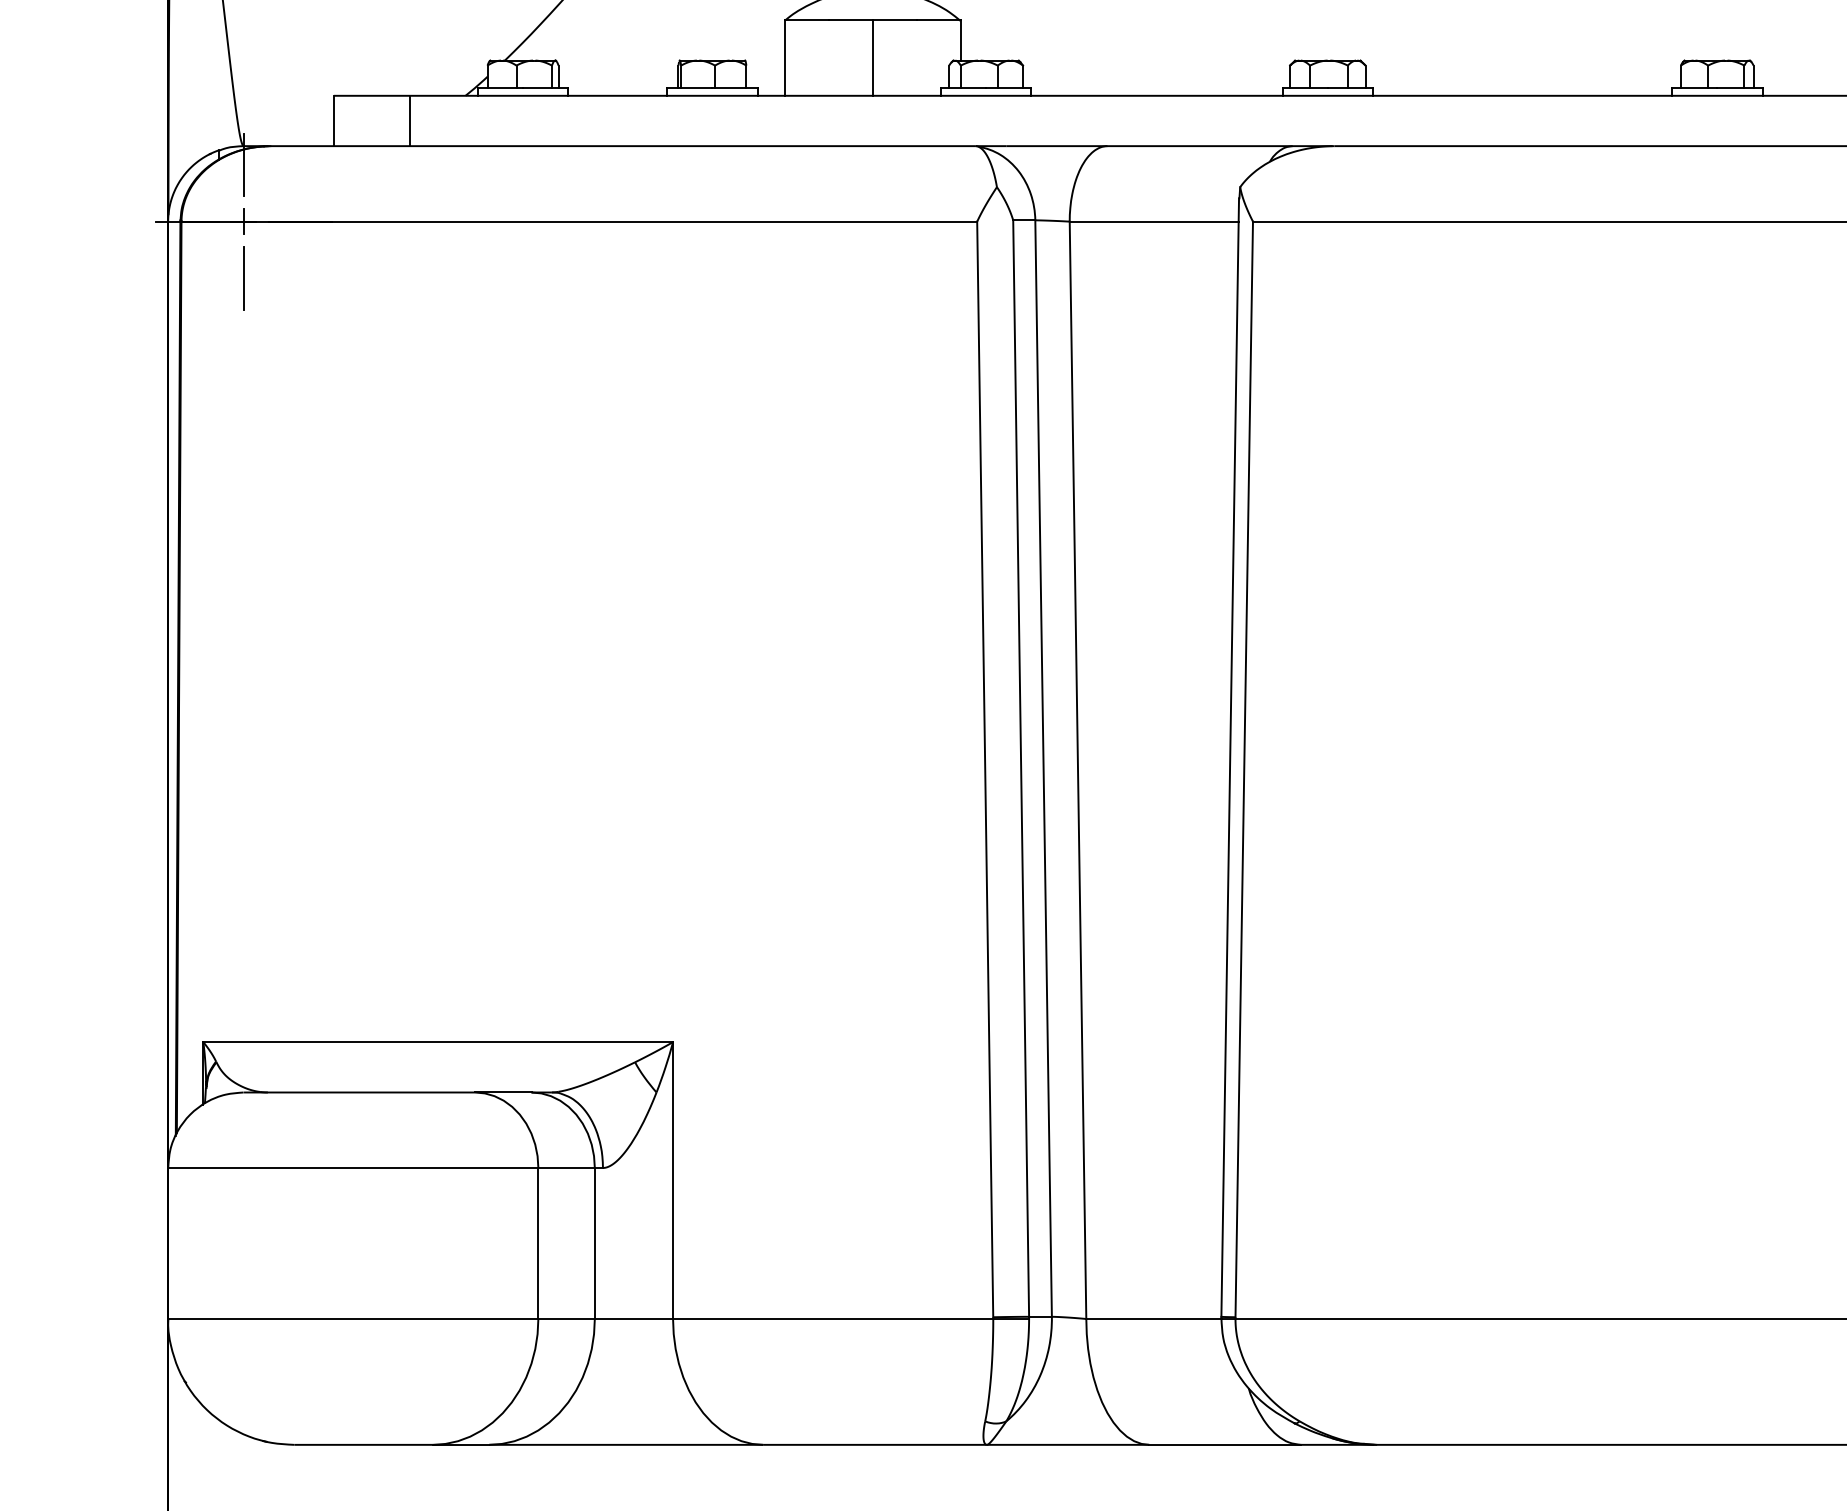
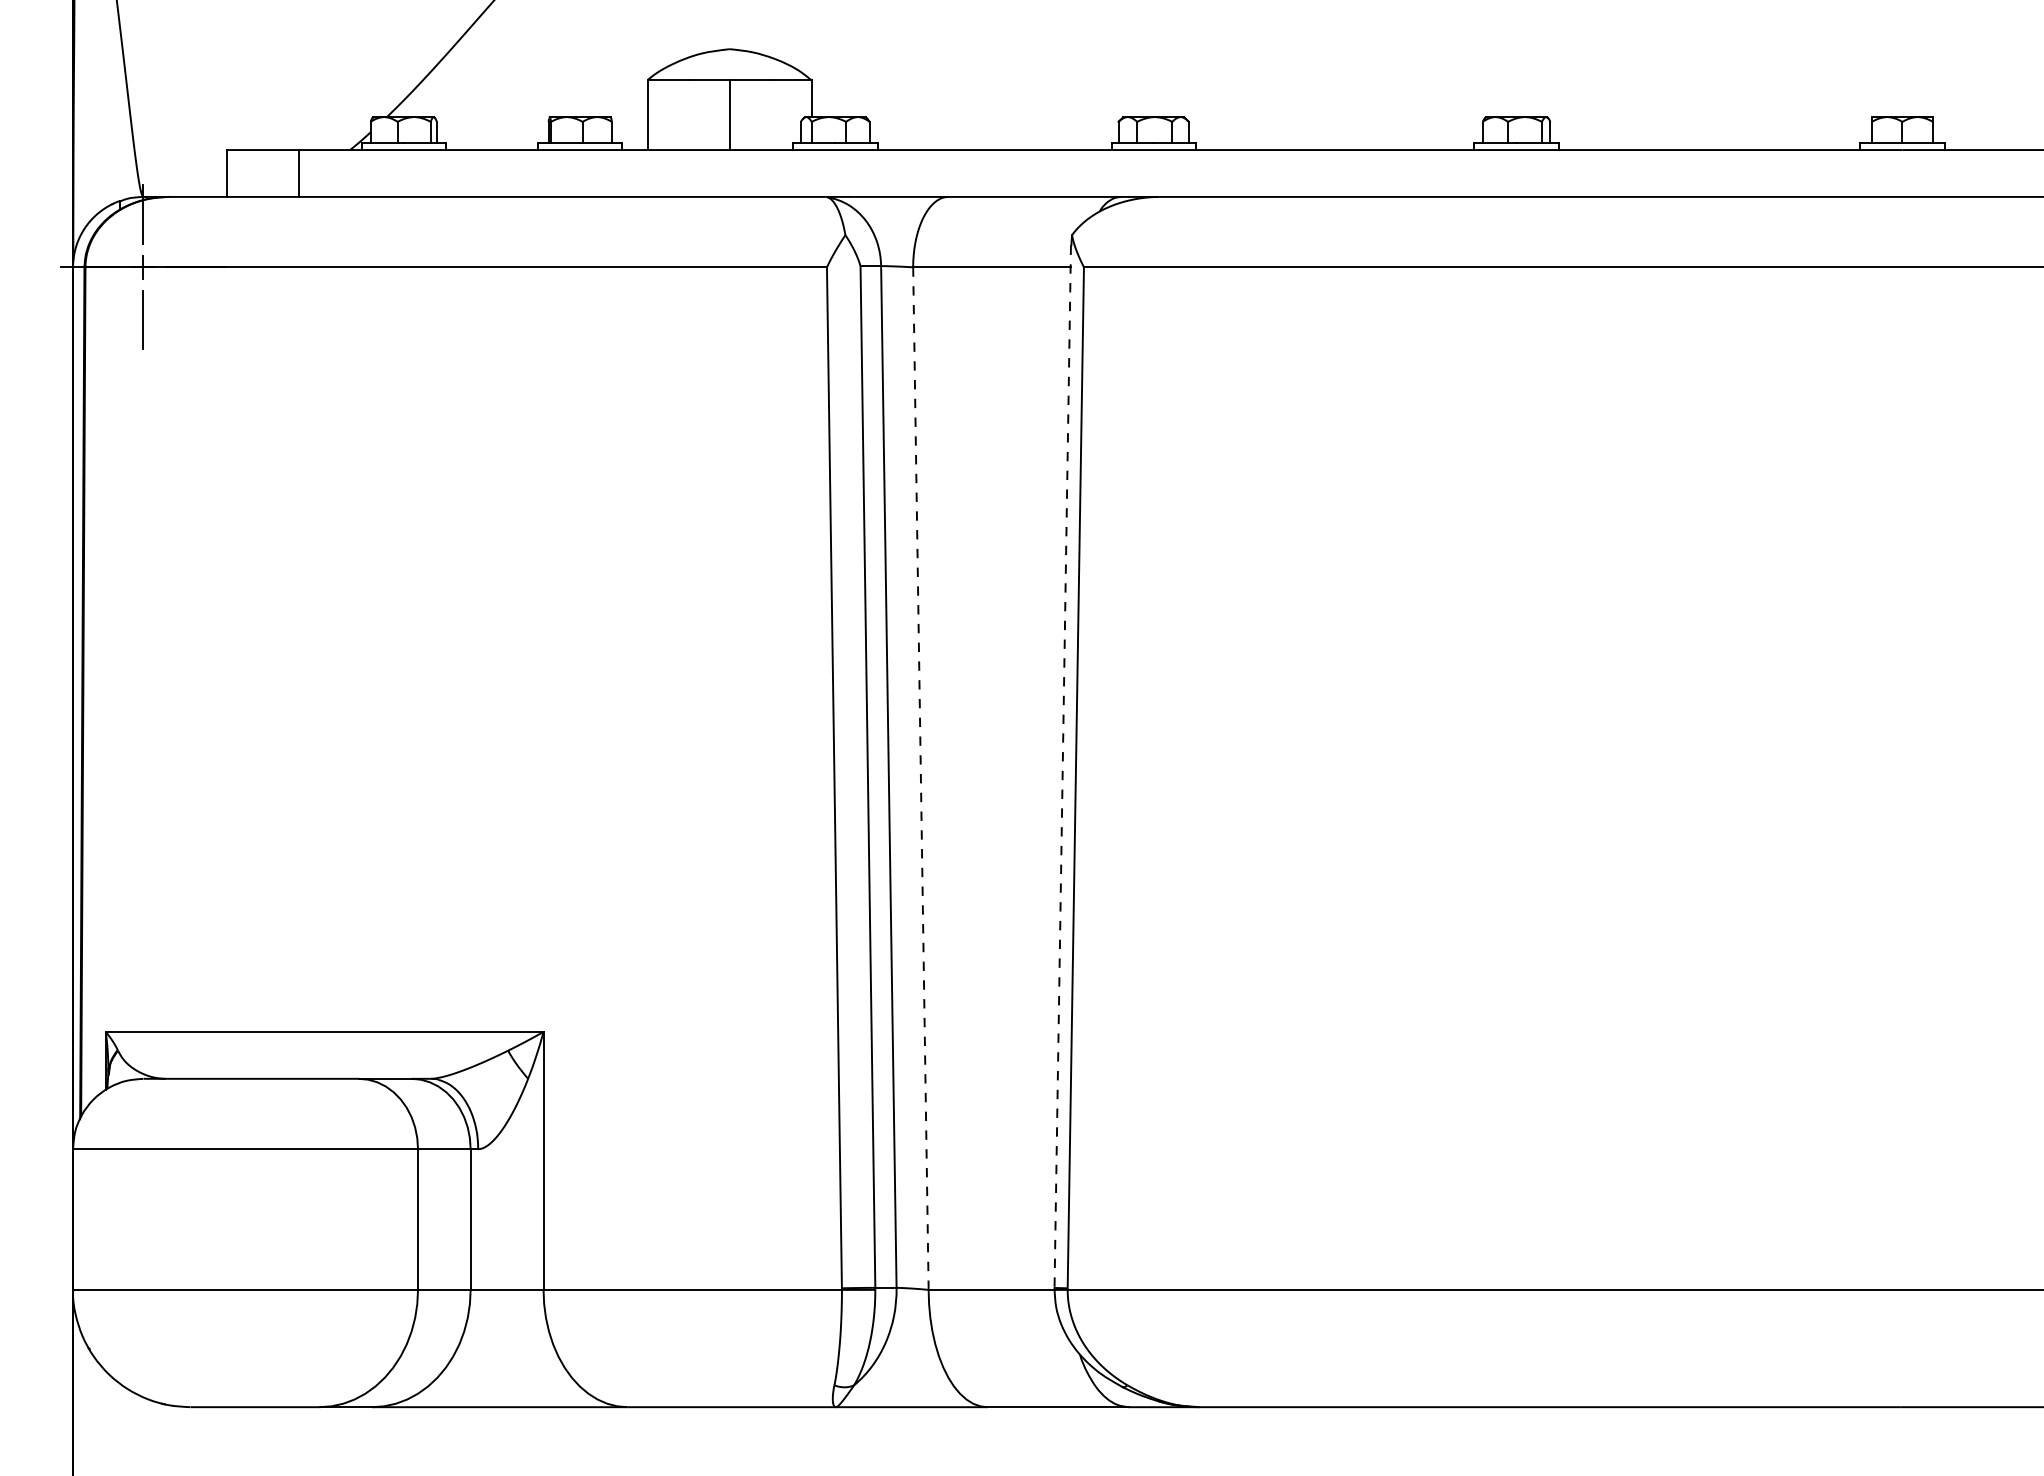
line: (1229, 758) -> (1062, 767), solid -> dashed
line: (1077, 770) -> (920, 778), solid -> dashed

